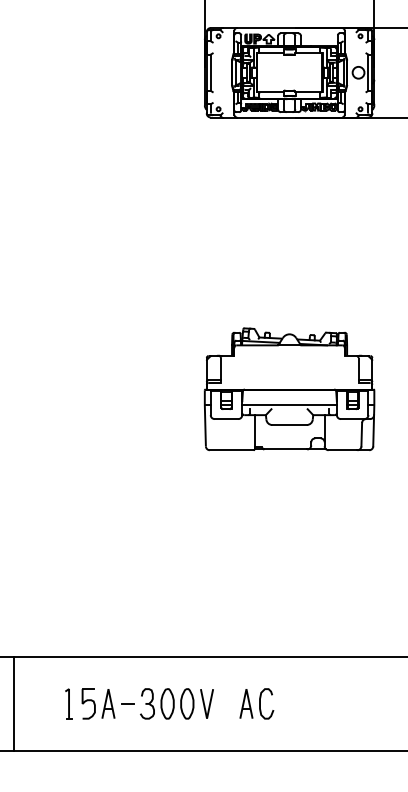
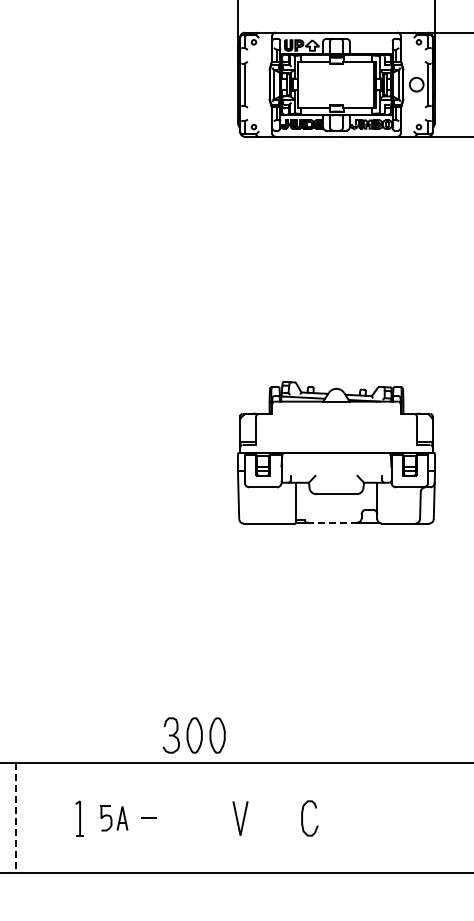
line: (289, 405) -> (336, 471), removed
line: (286, 449) -> (332, 522), solid -> dashed
line: (13, 703) -> (15, 818), solid -> dashed
part: (98, 703) -> (114, 818), size x0.7
part: (166, 703) -> (193, 735), moved
part: (246, 703) -> (286, 818), removed

